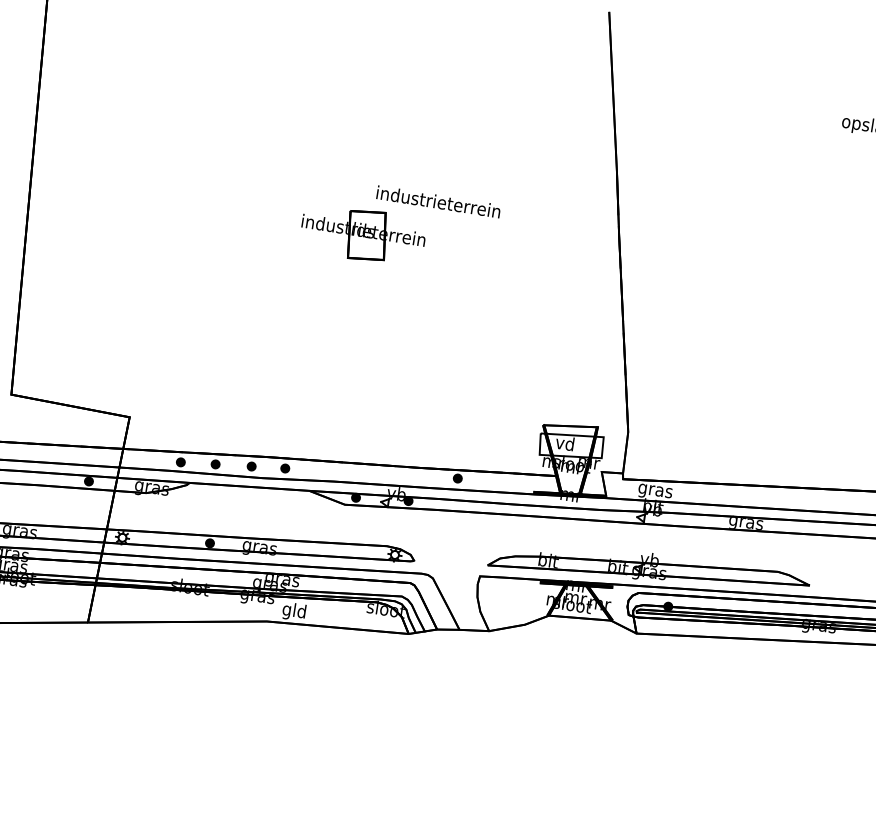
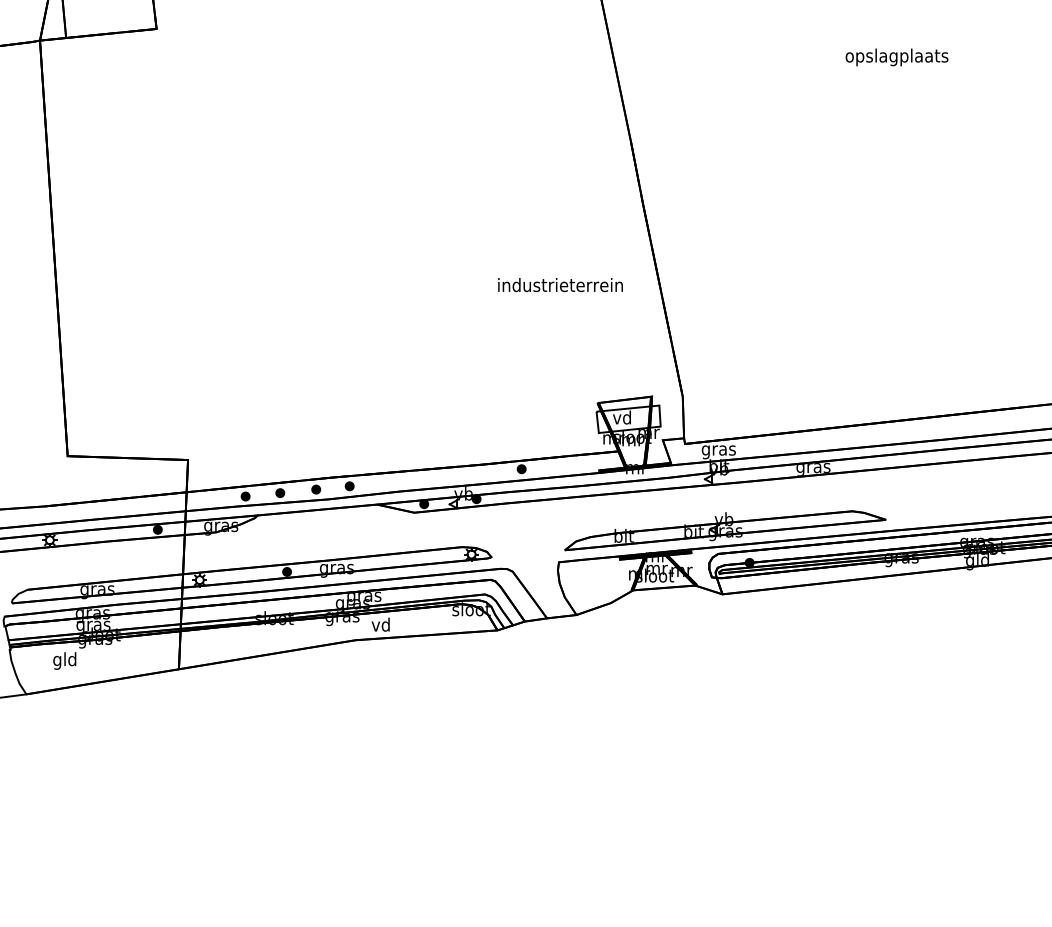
text: (438, 202) -> (560, 285), moved
part: (362, 234) -> (389, 243), removed
text: (293, 611) -> (380, 626), gld -> vd

